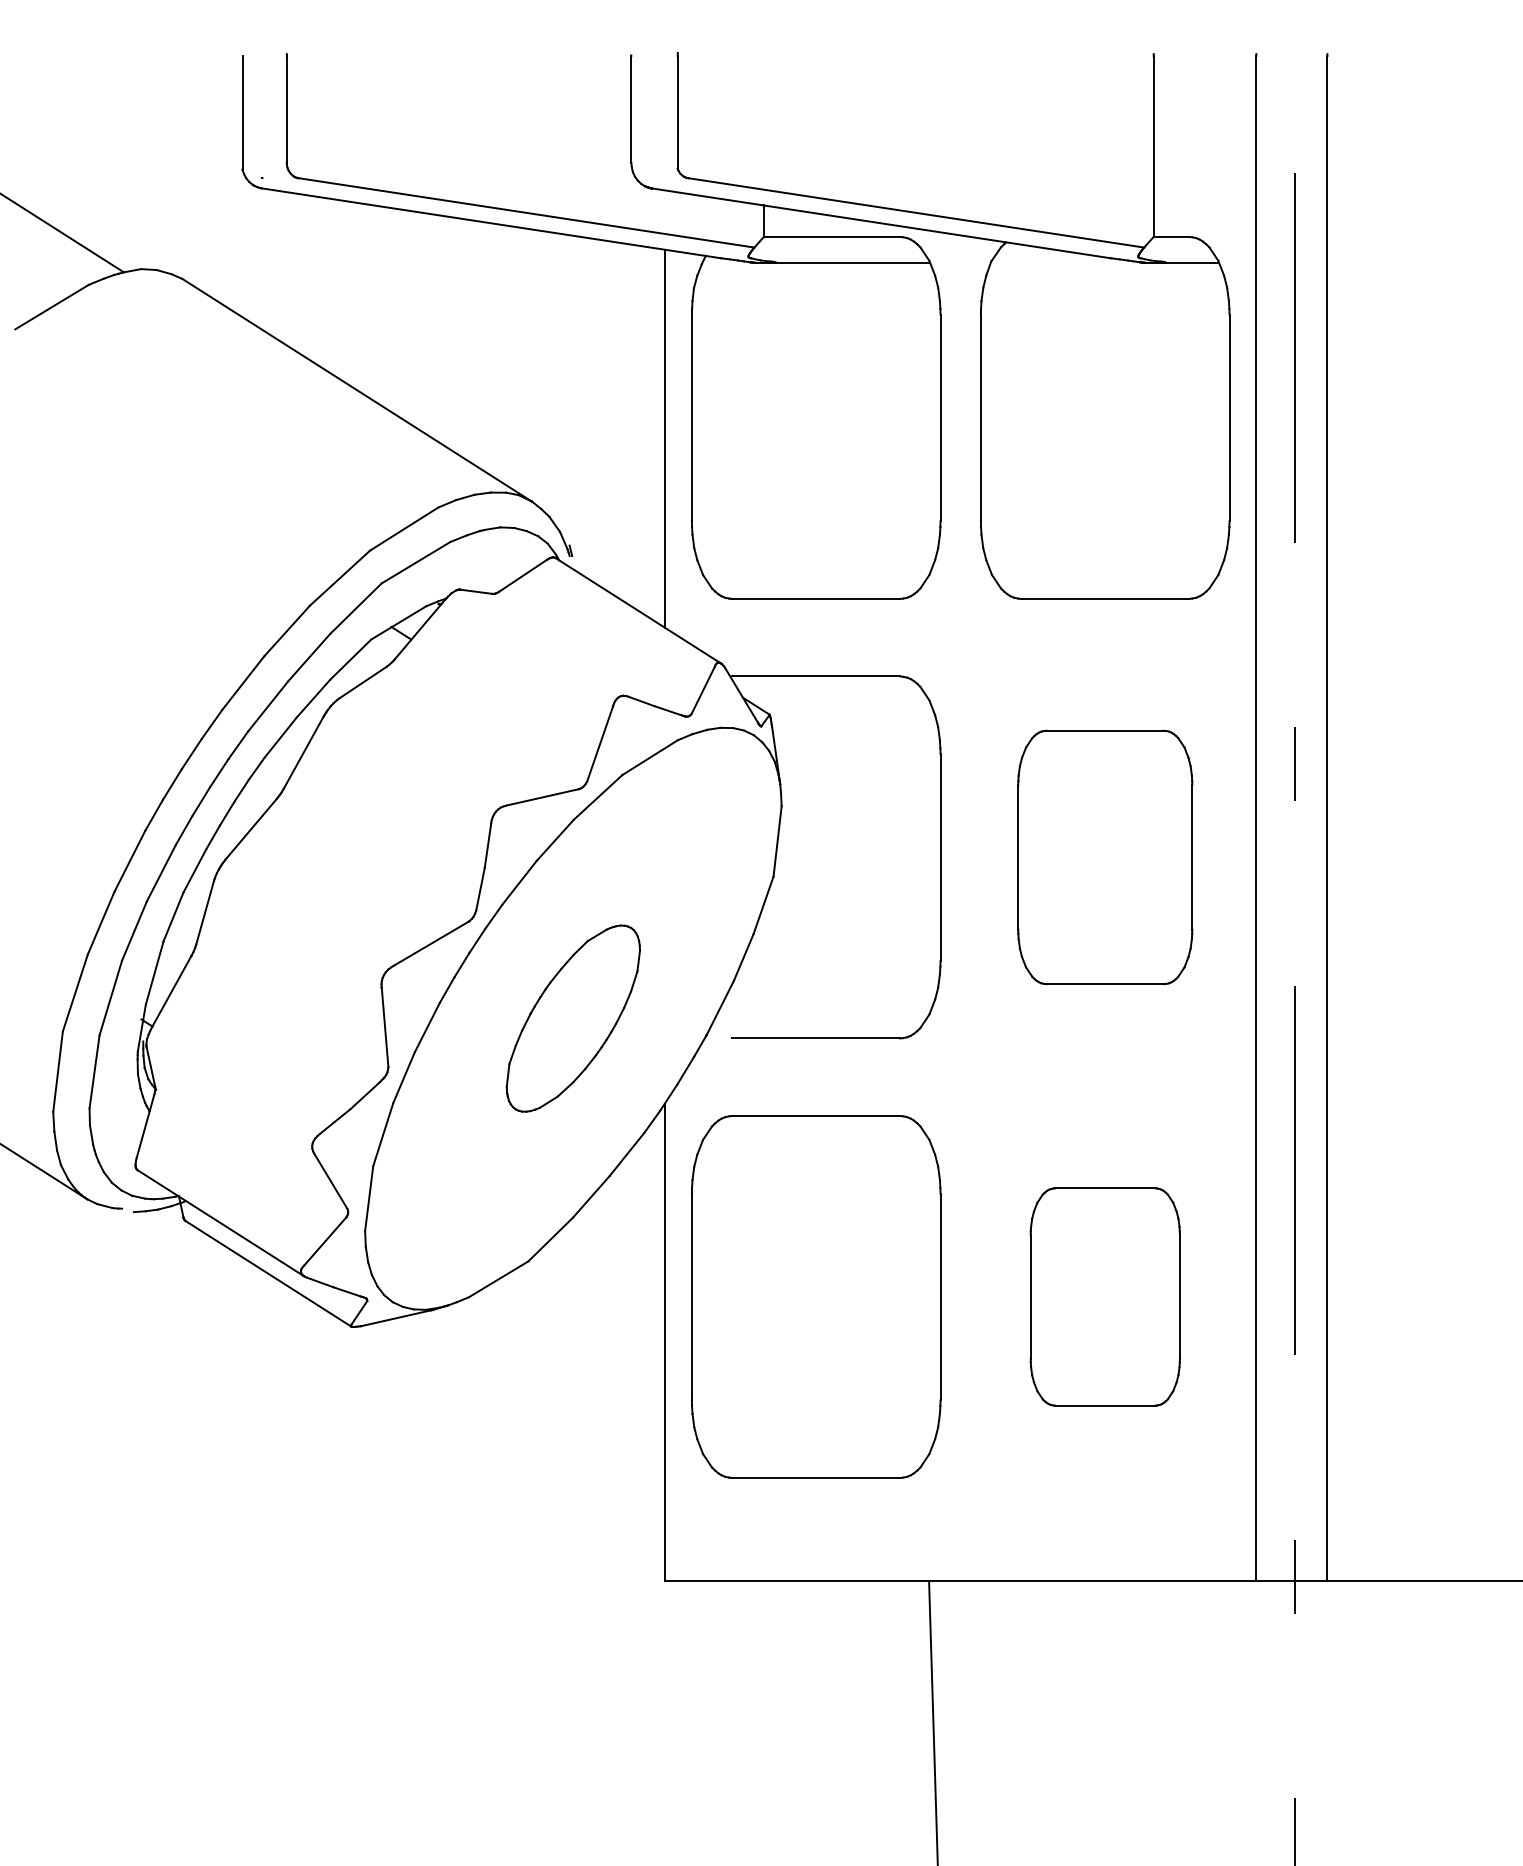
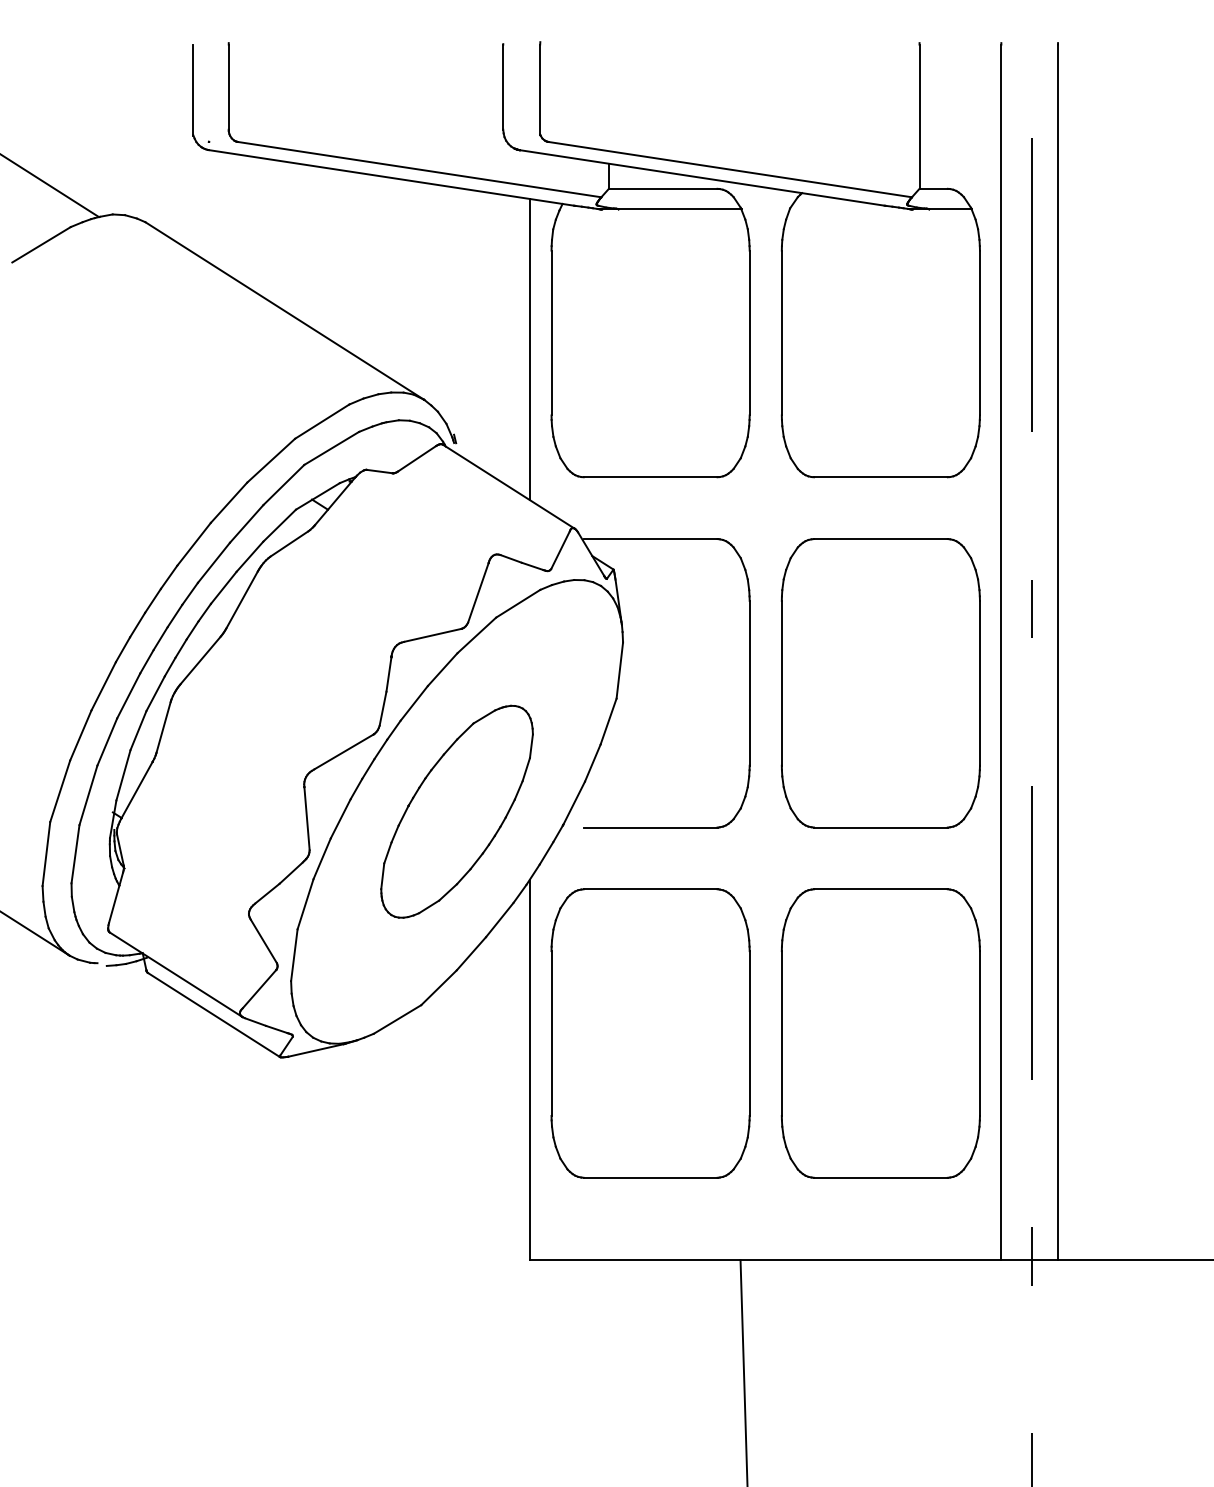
part: (1105, 857) -> (881, 683), size x1.43
part: (573, 1018) -> (457, 811), size x1.43
part: (1105, 1296) -> (881, 1033), size x1.67

